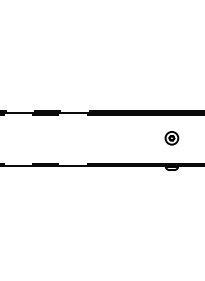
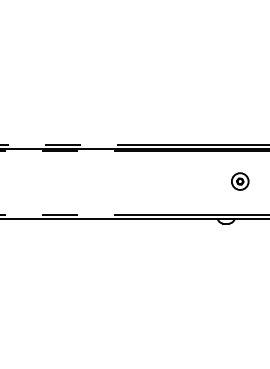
part: (172, 138) -> (240, 181), moved

